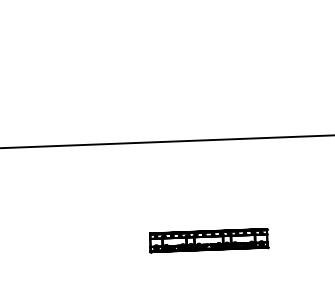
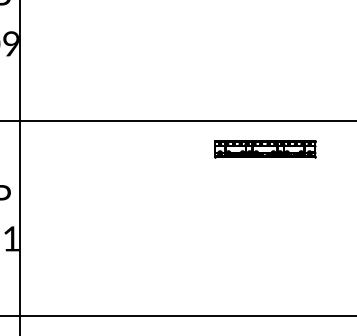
part: (209, 241) -> (265, 149), moved

